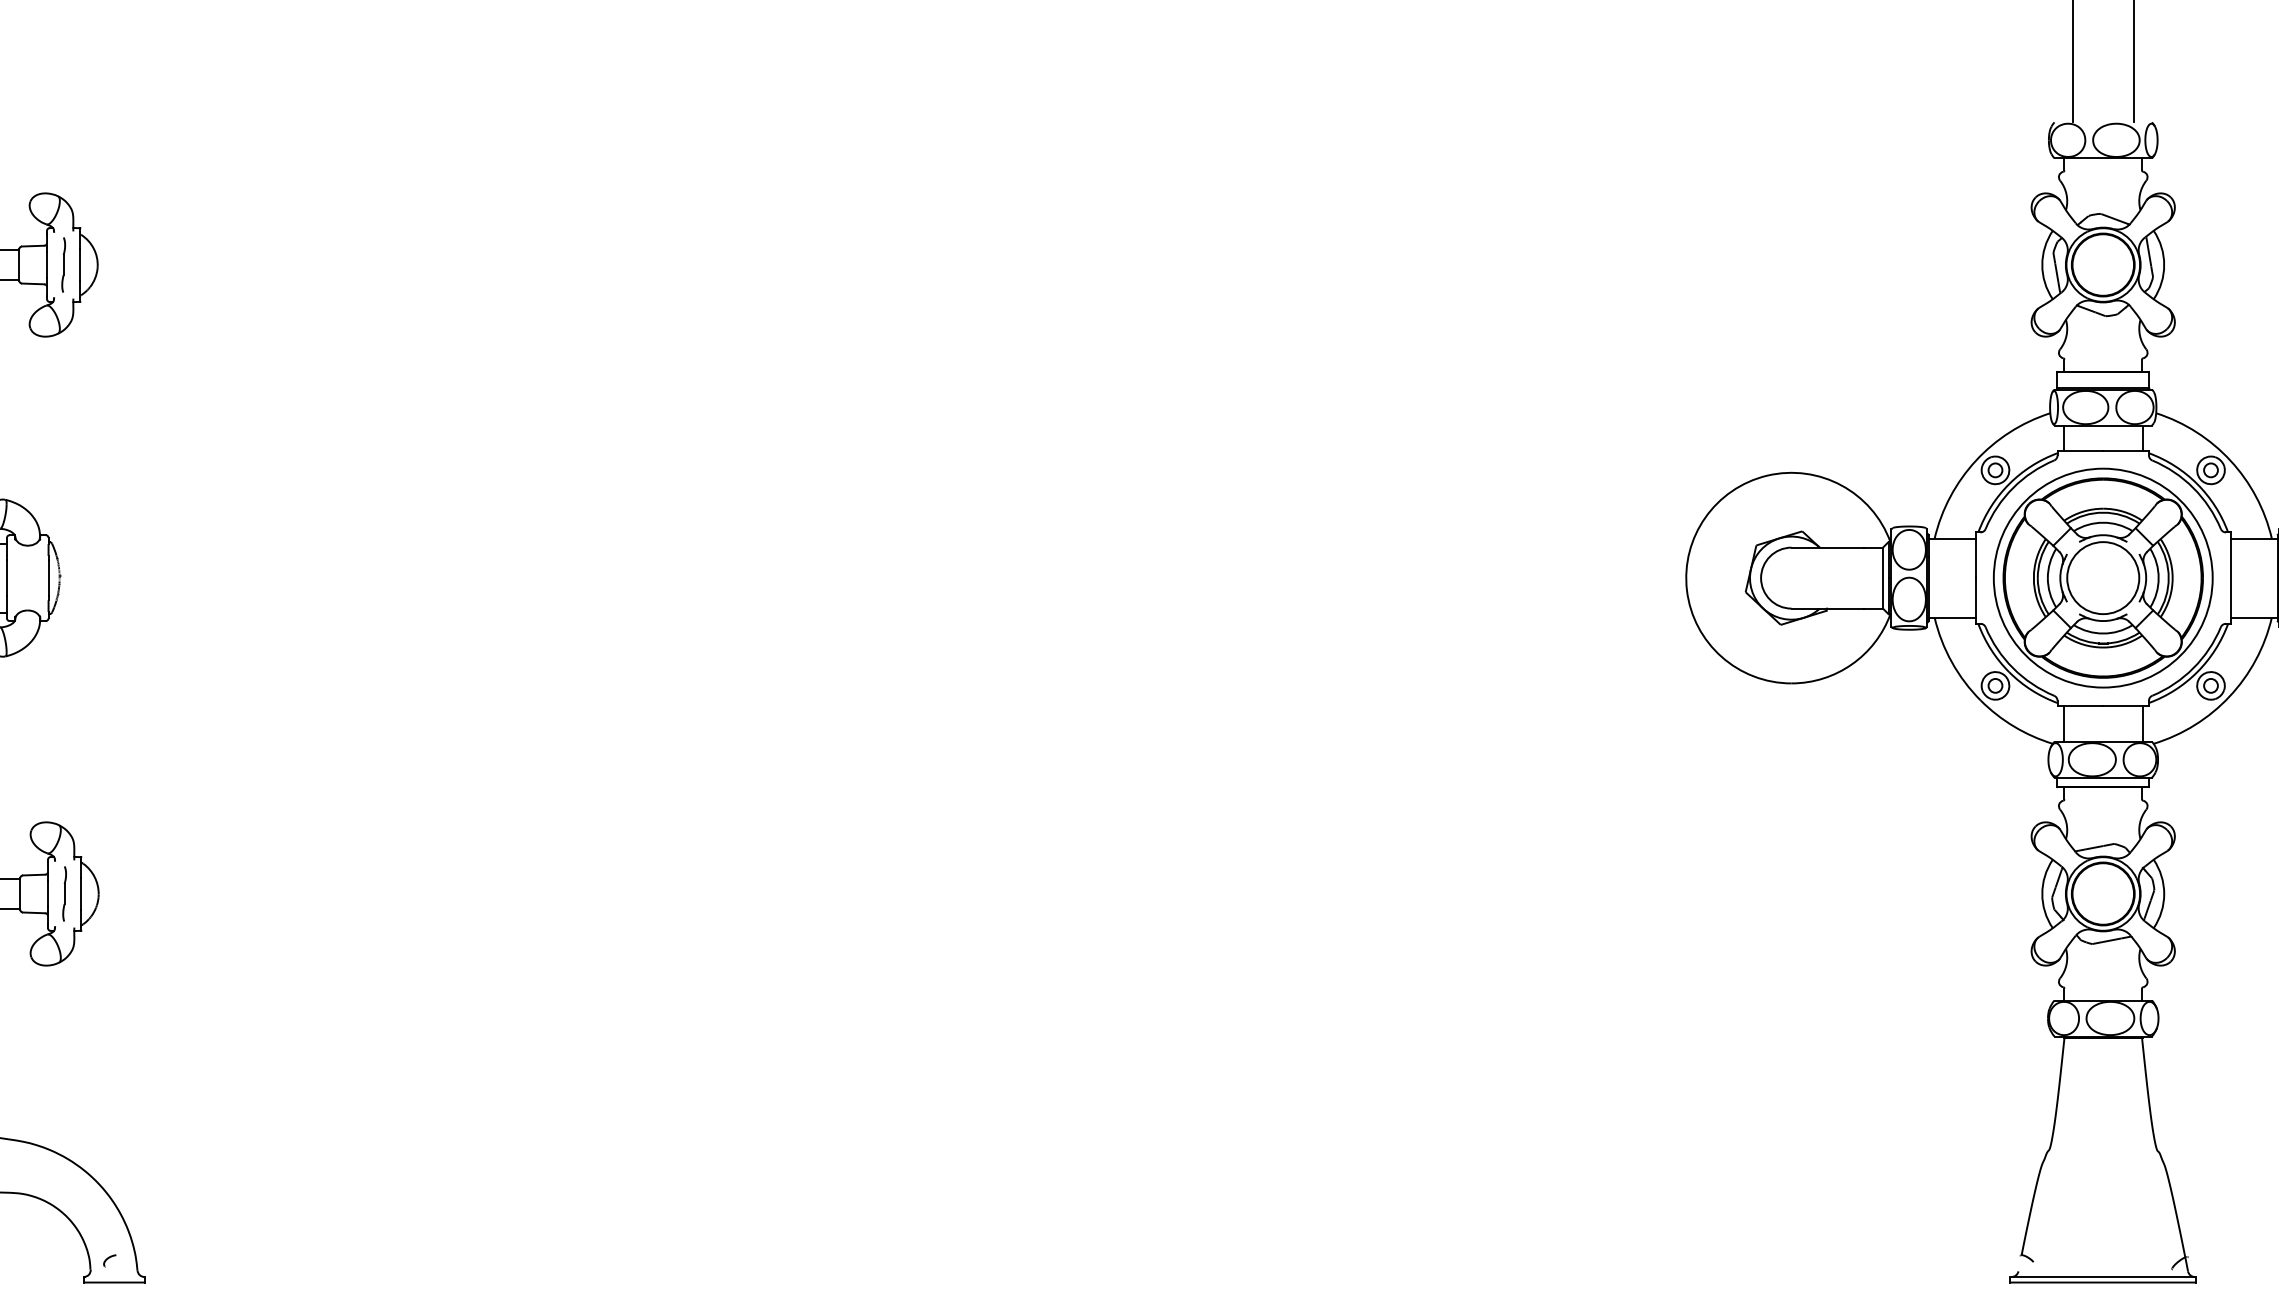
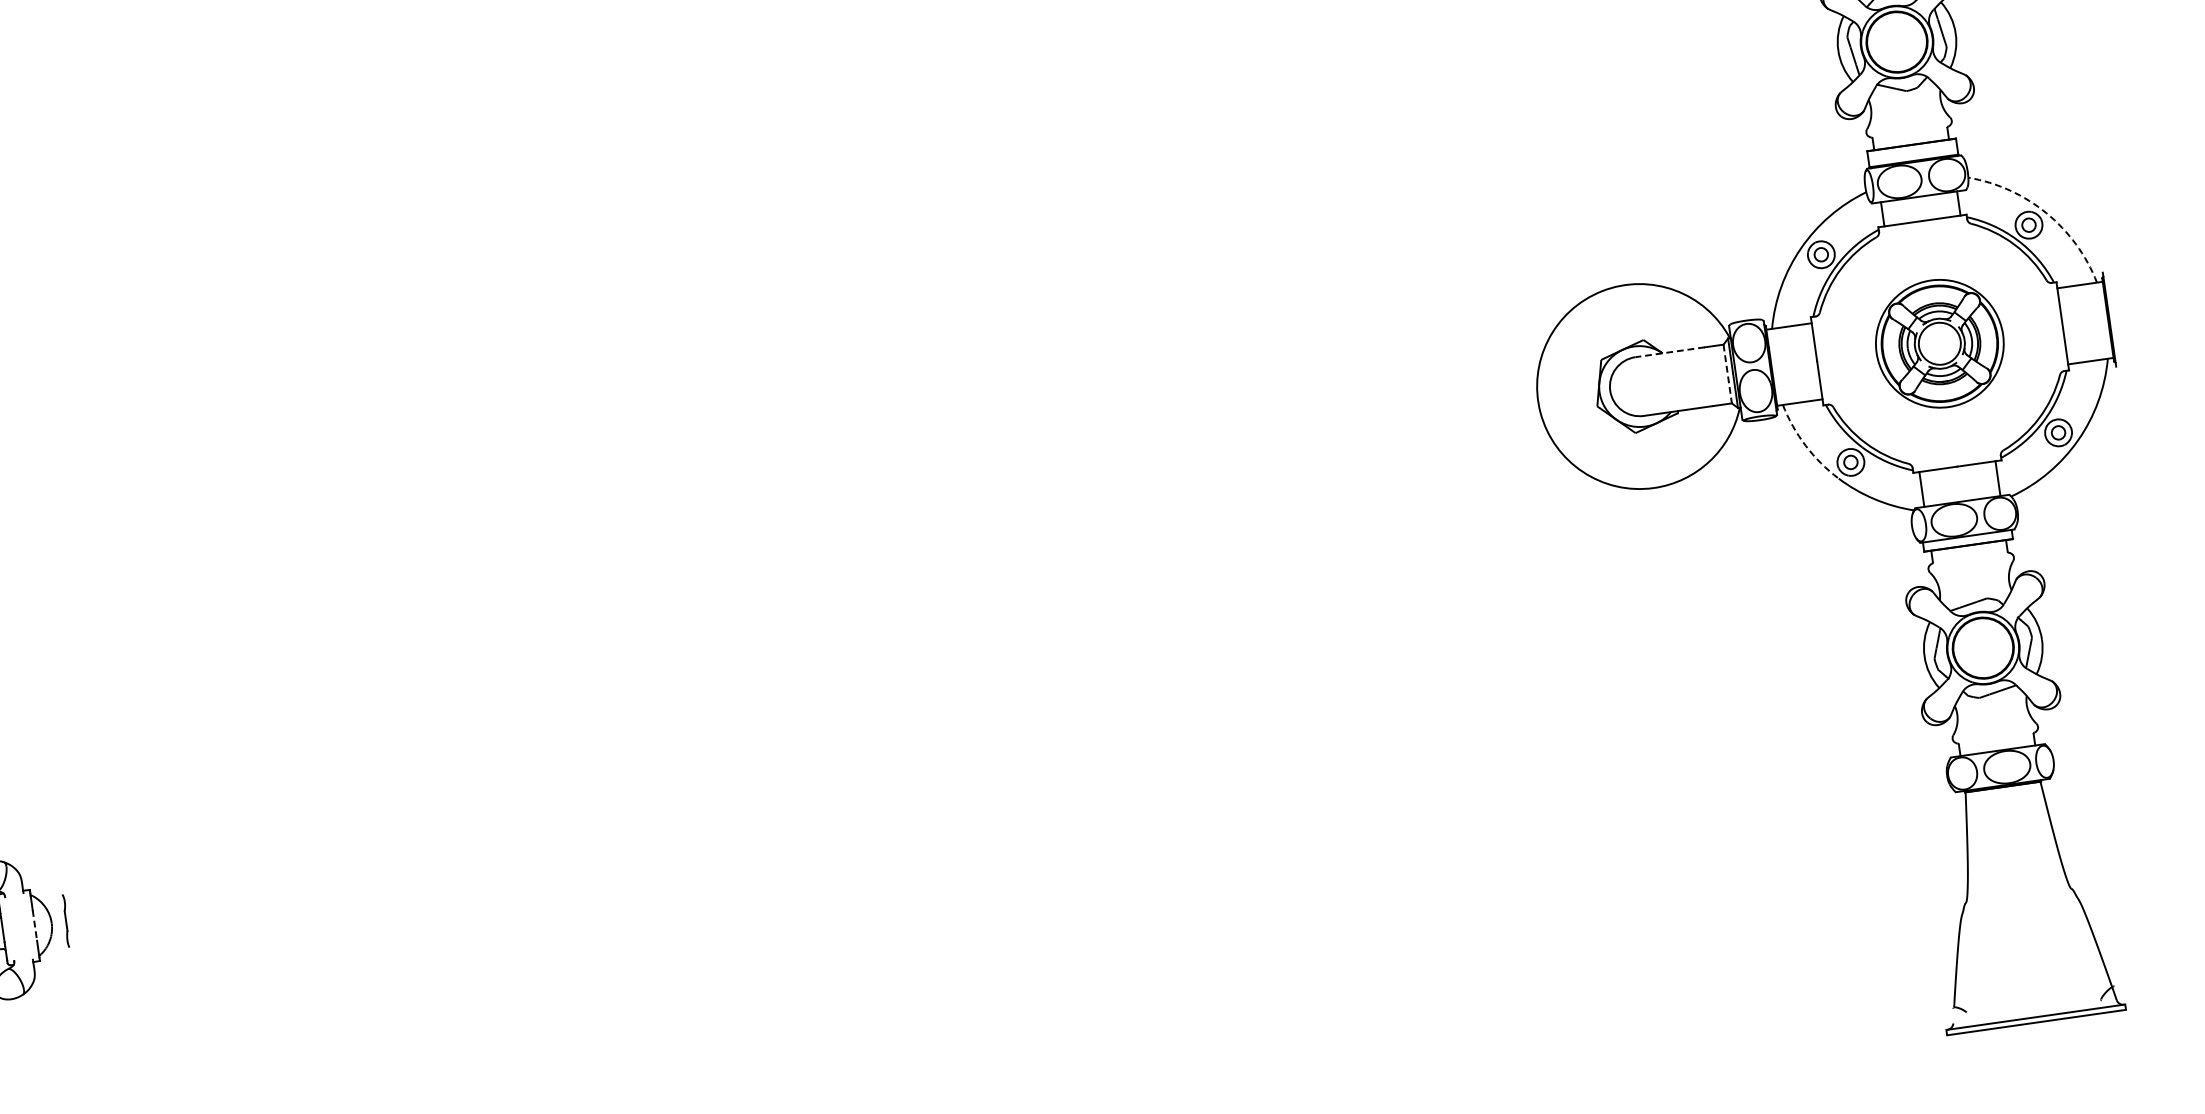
arc: (2230, 460) -> (2046, 213), solid -> dashed
line: (1827, 547) -> (1670, 352), solid -> dashed
part: (2102, 577) -> (1939, 343), size x0.6
line: (1882, 578) -> (1727, 374), solid -> dashed
arc: (1951, 662) -> (1805, 445), solid -> dashed
part: (64, 893) -> (65, 920), moved
line: (81, 893) -> (35, 924), solid -> dashed

